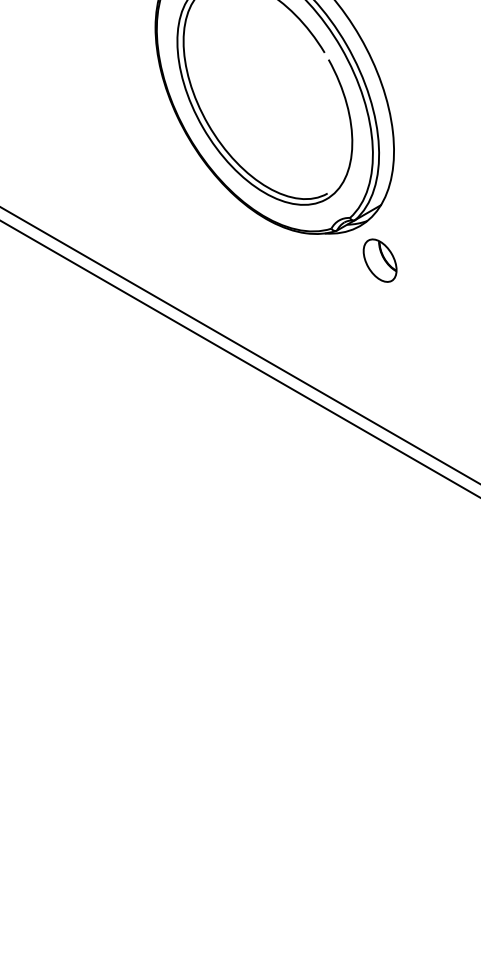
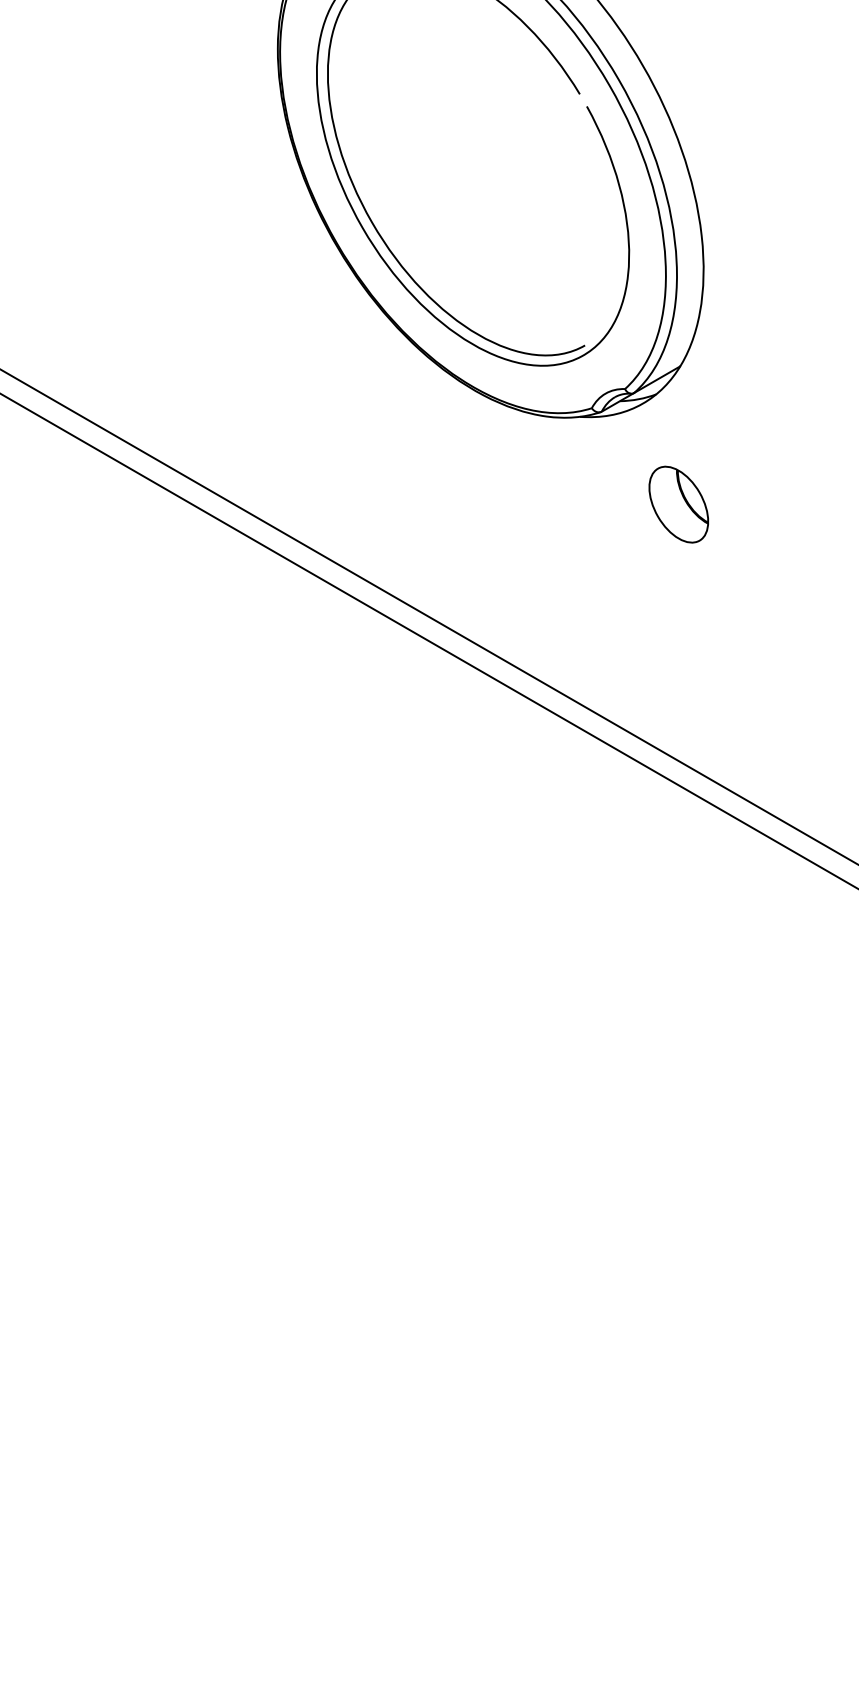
part: (379, 260) -> (677, 504), moved

